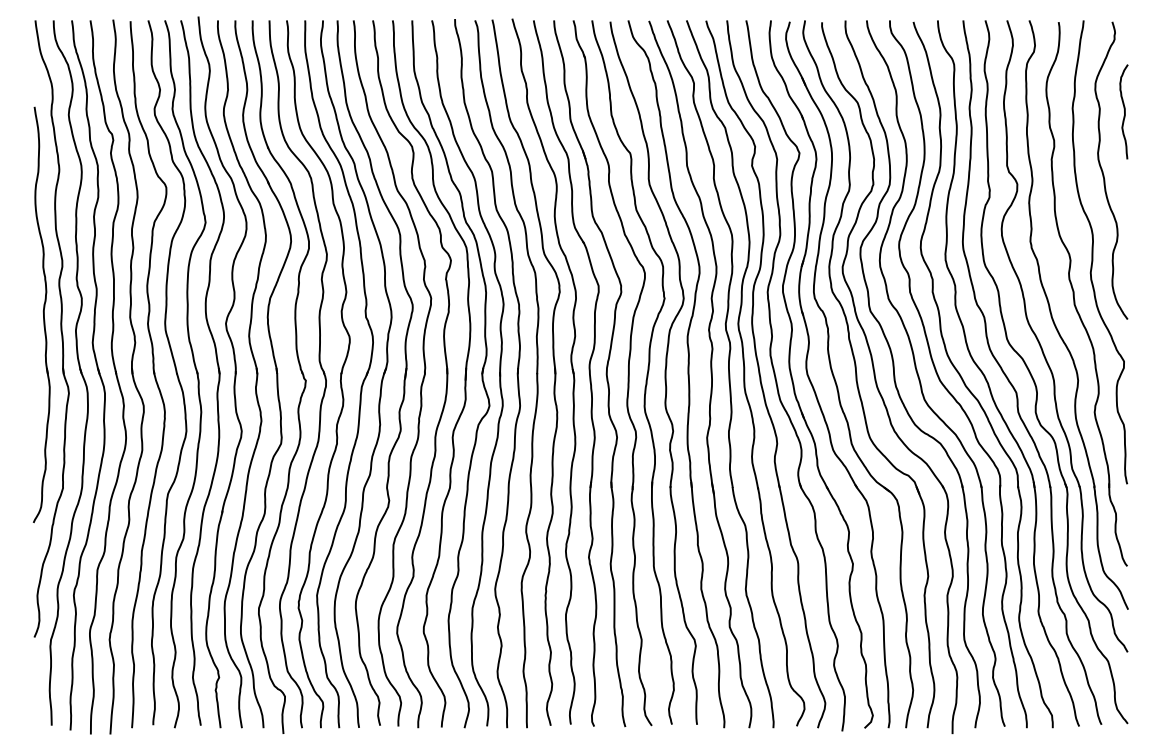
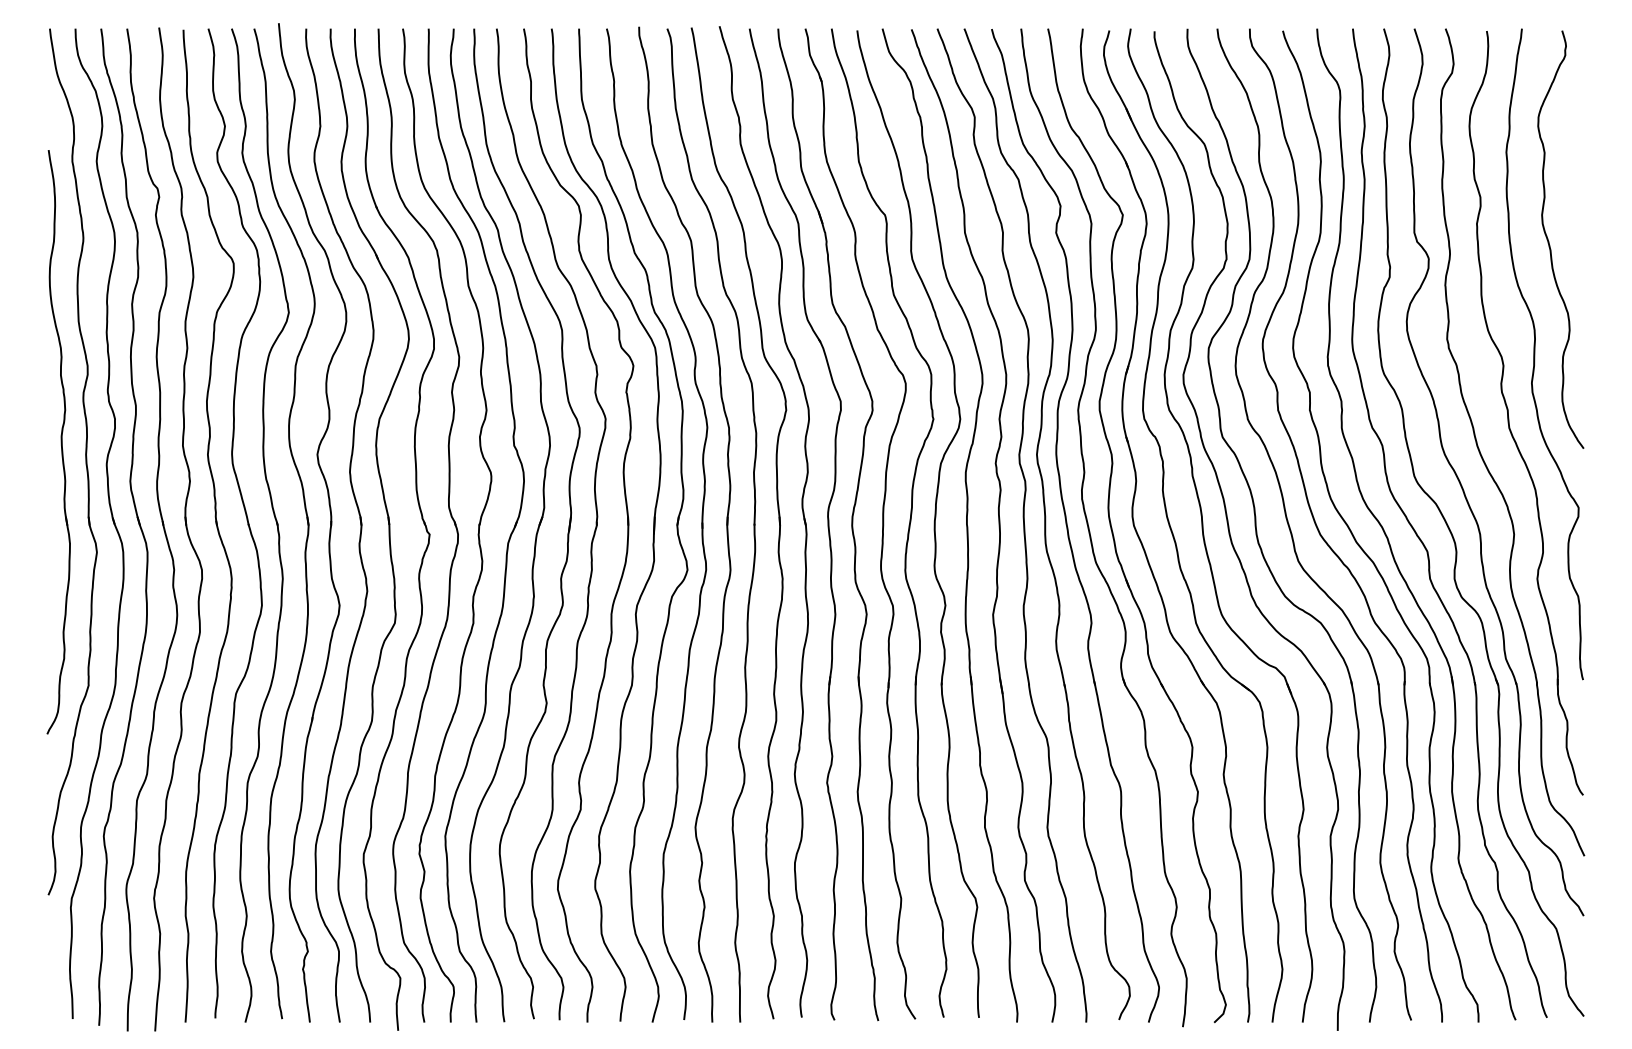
curve: (1123, 111) -> (1578, 156), removed

